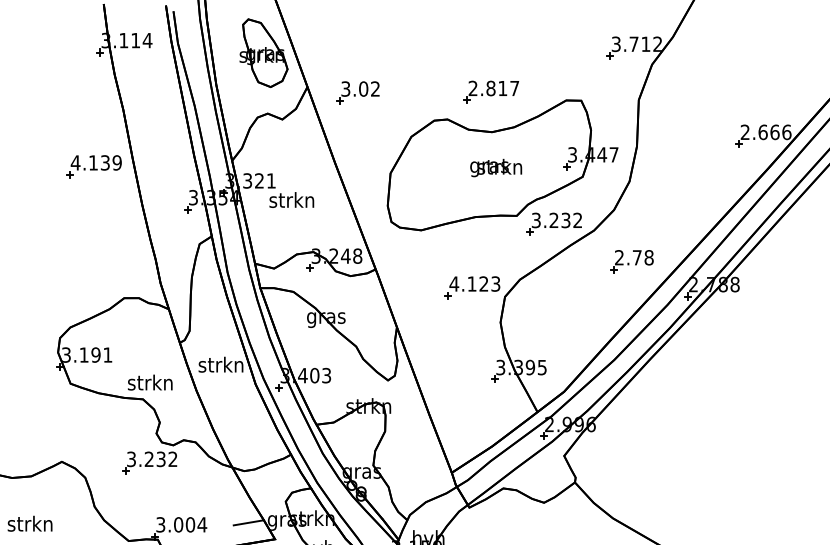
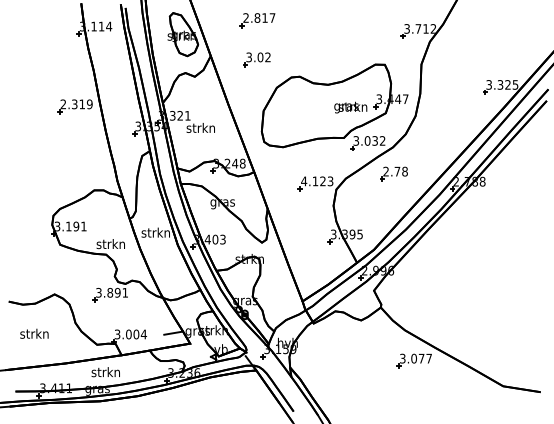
part: (357, 92) -> (256, 59), moved
part: (491, 92) -> (257, 20), moved
text: (766, 131) -> (502, 84), 2.666 -> 3.325
text: (89, 163) -> (72, 104), 4.139 -> 2.319
text: (495, 167) -> (350, 107), moved
text: (553, 219) -> (367, 140), 3.232 -> 3.032
part: (631, 260) -> (393, 173), moved
text: (160, 458) -> (117, 292), 3.232 -> 3.891

